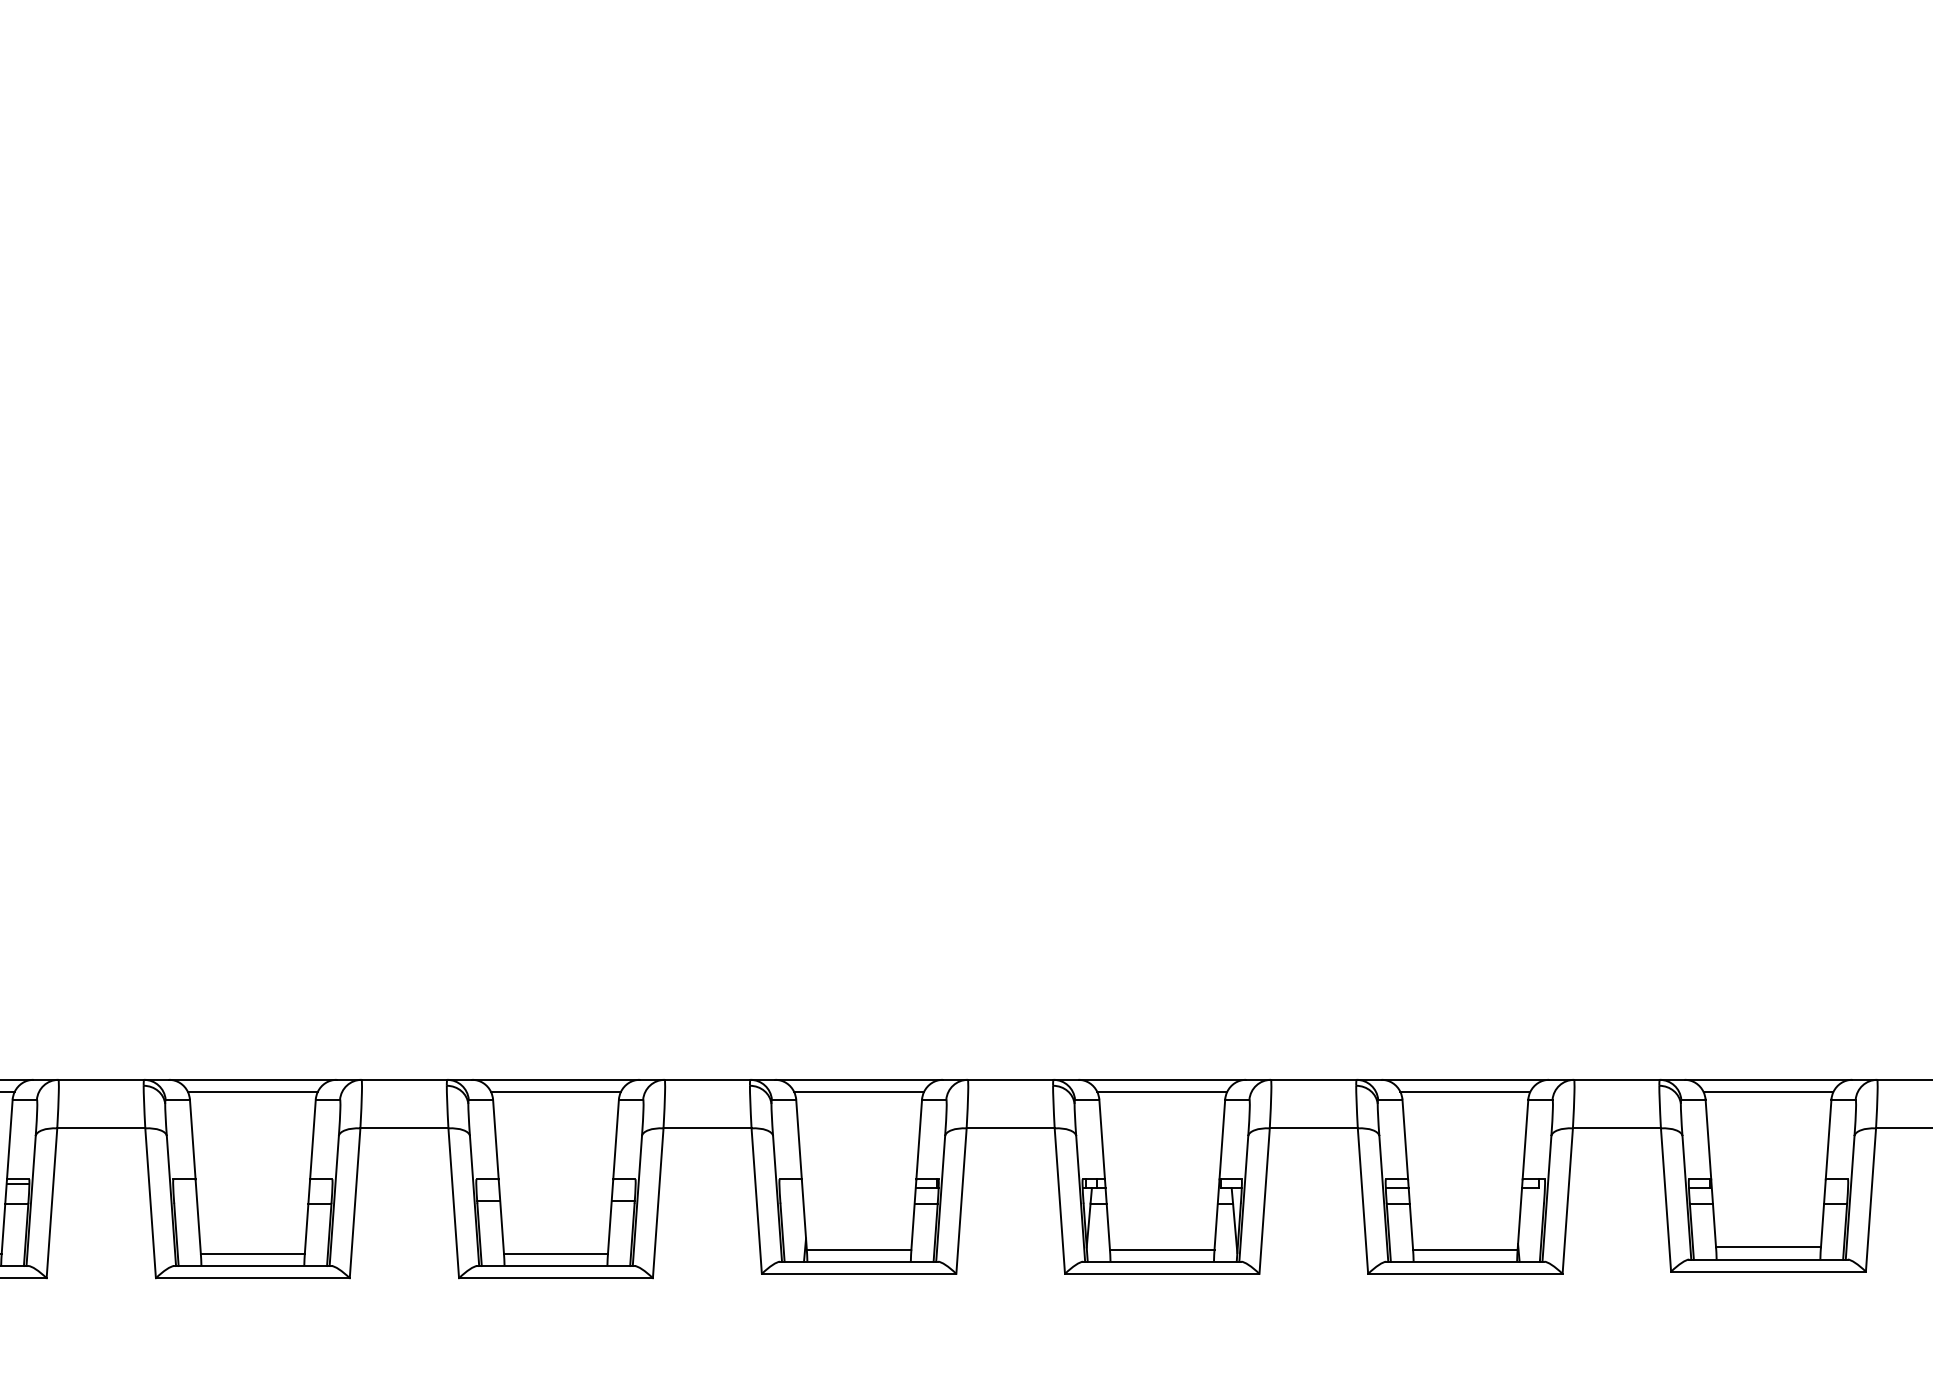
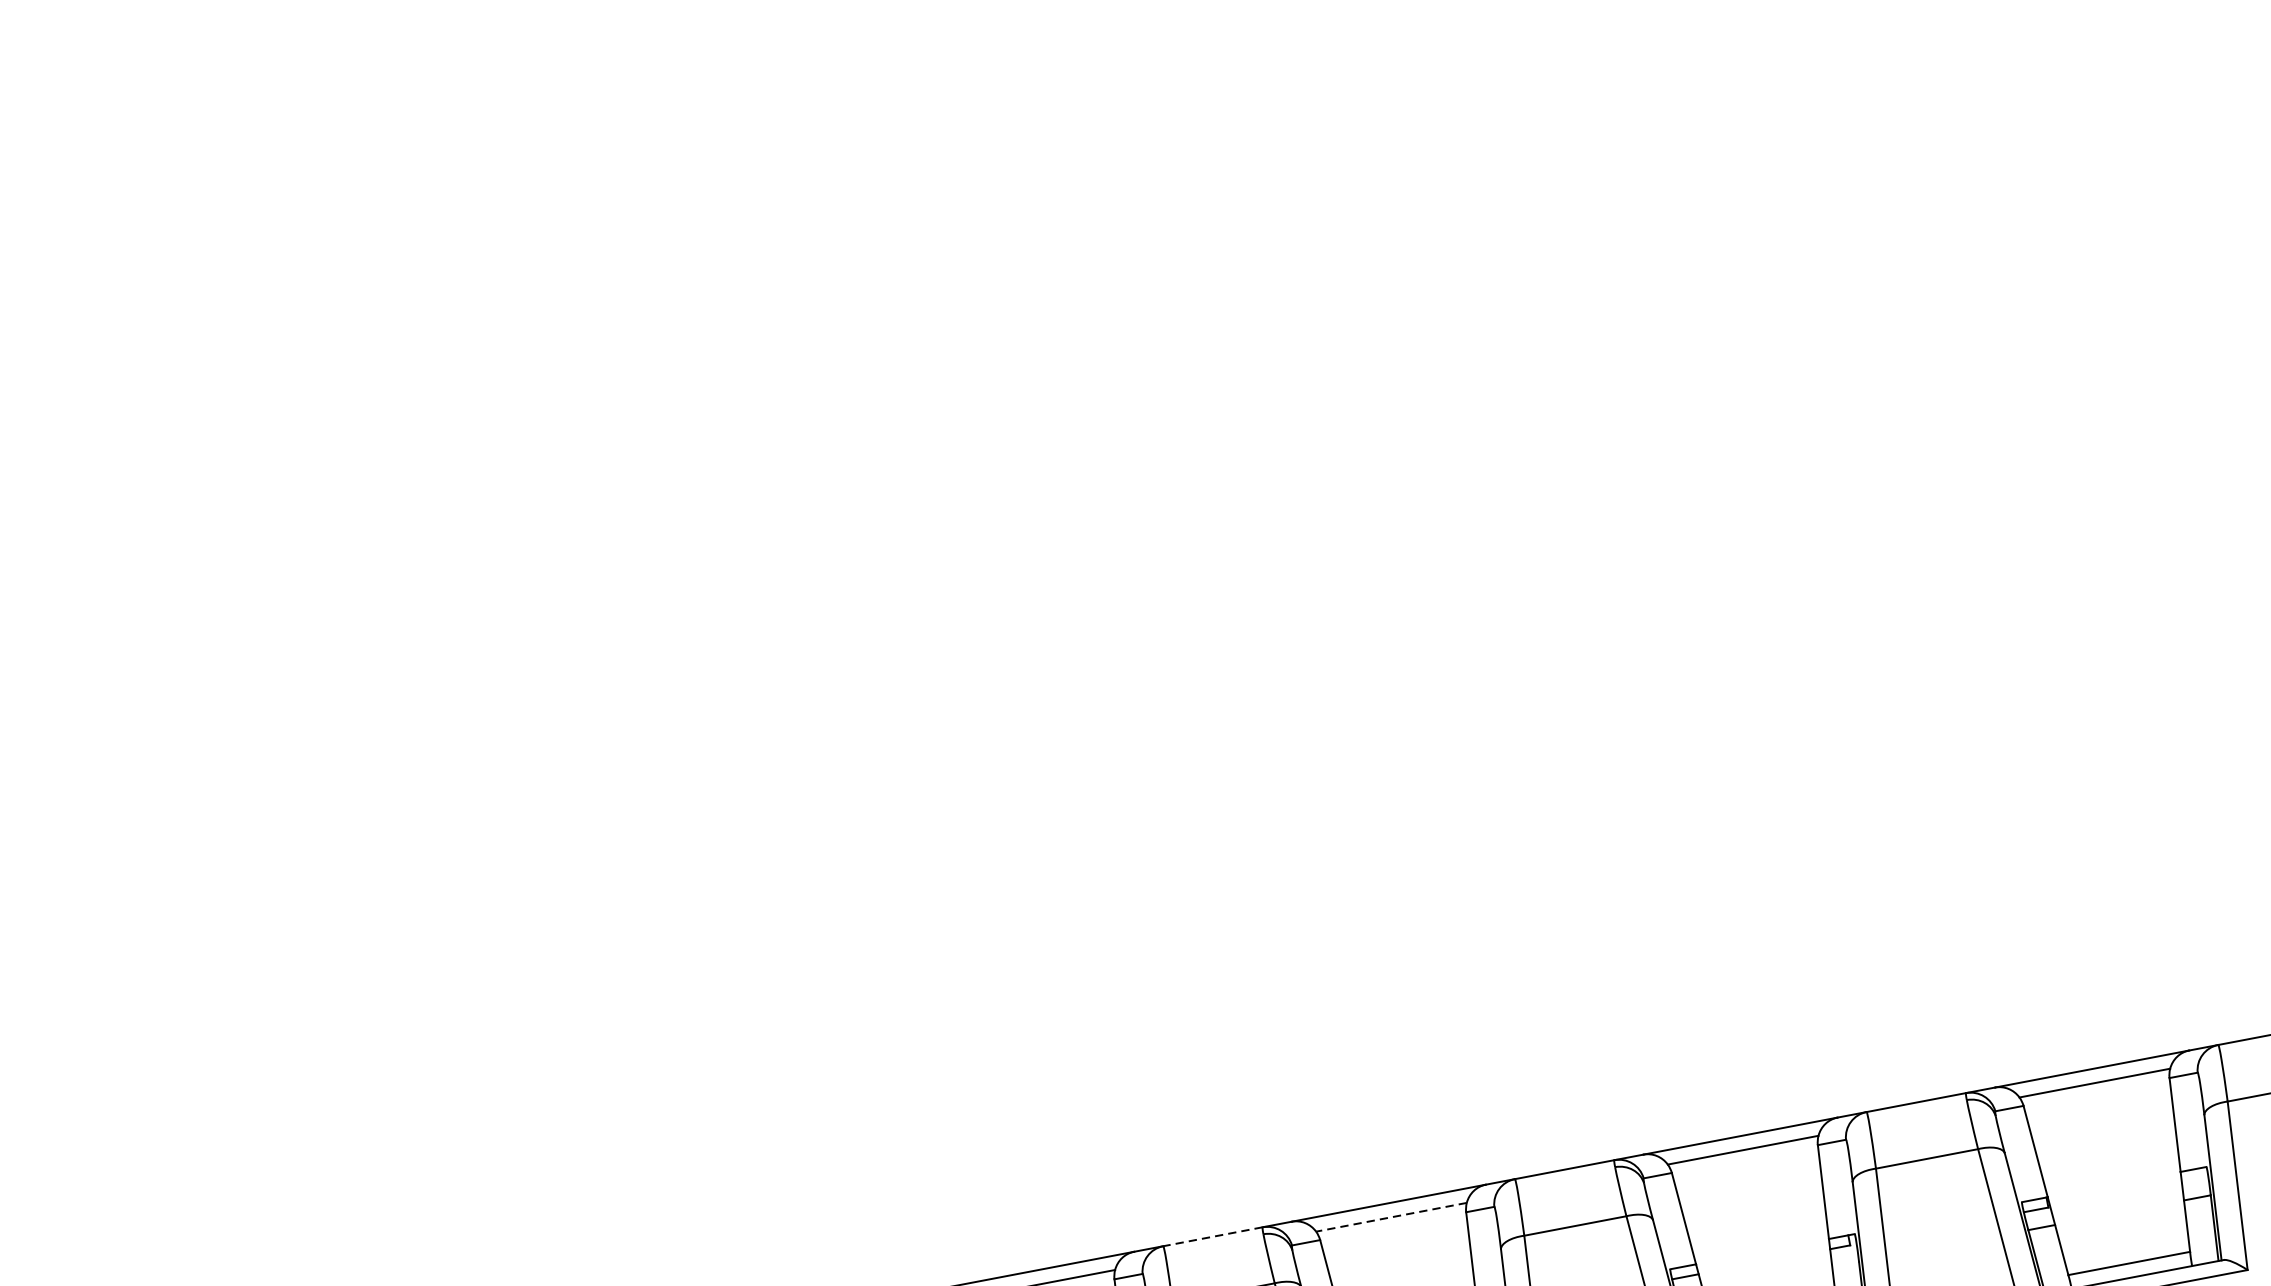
line: (1010, 1079) -> (1212, 1236), solid -> dashed
line: (1162, 1091) -> (1391, 1216), solid -> dashed

